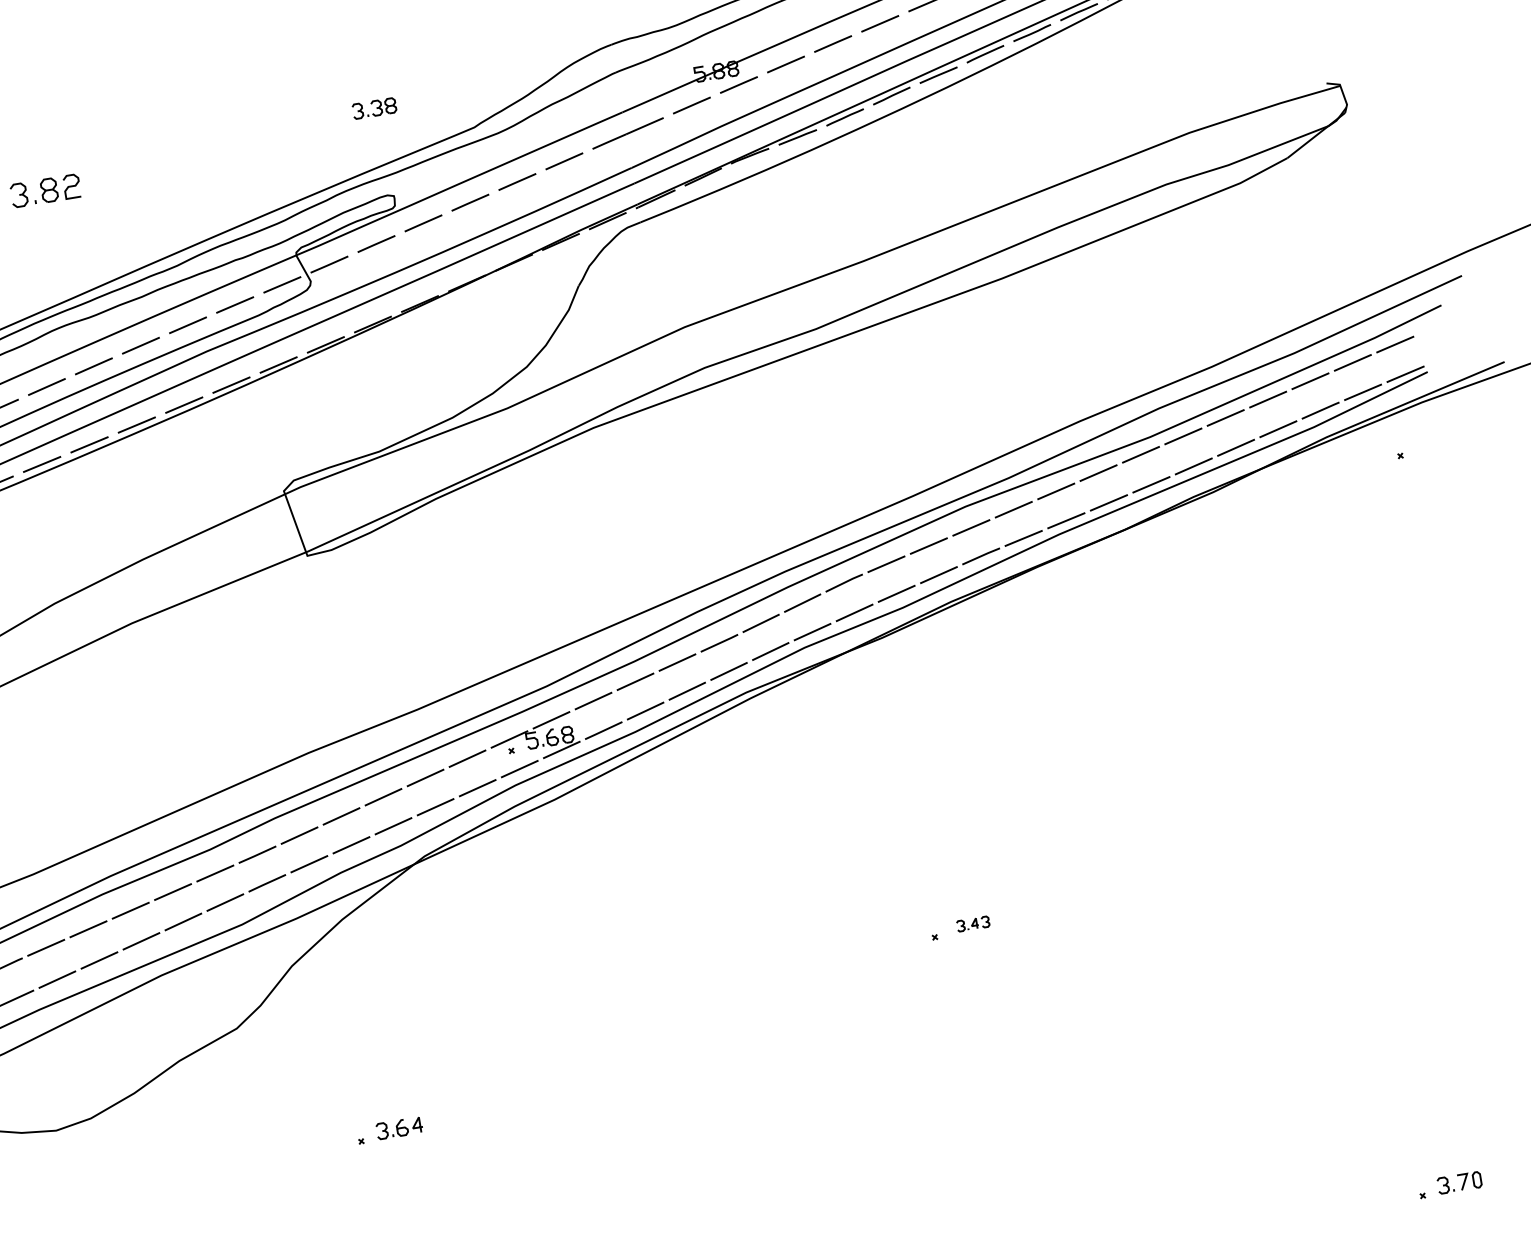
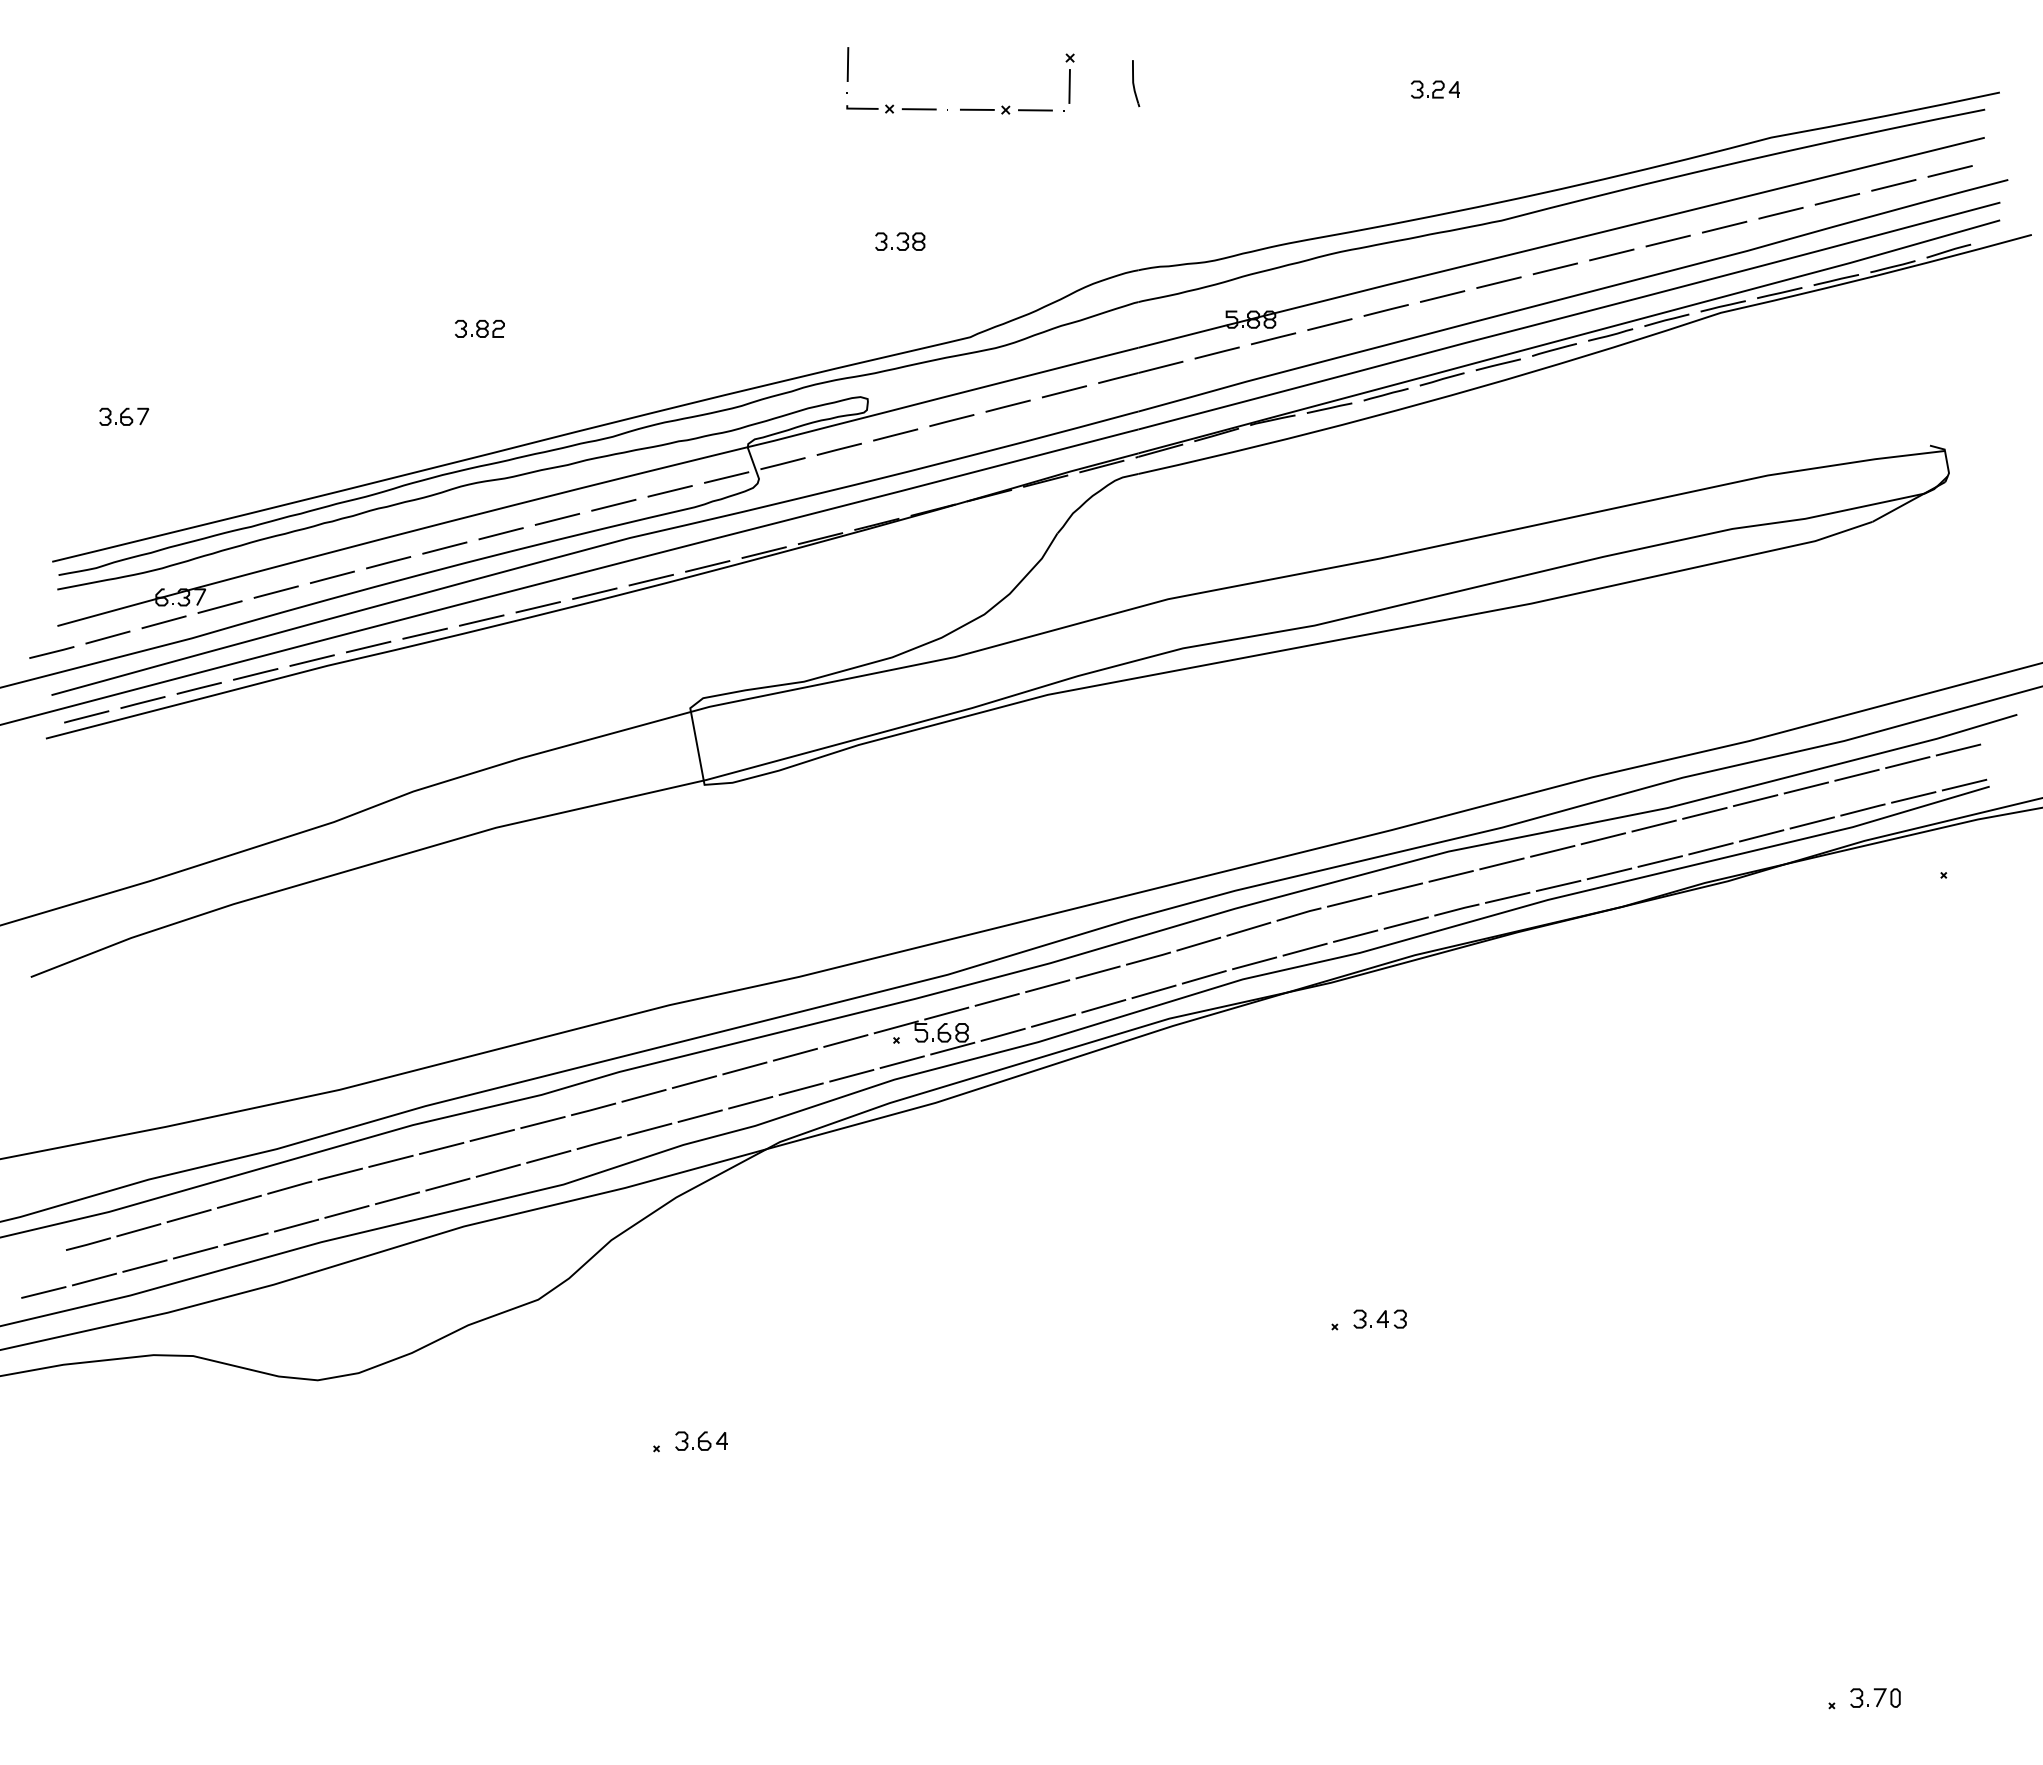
part: (374, 108) -> (900, 241), moved
part: (45, 190) -> (479, 328), size x0.62
part: (972, 923) -> (1379, 1318), size x1.43

